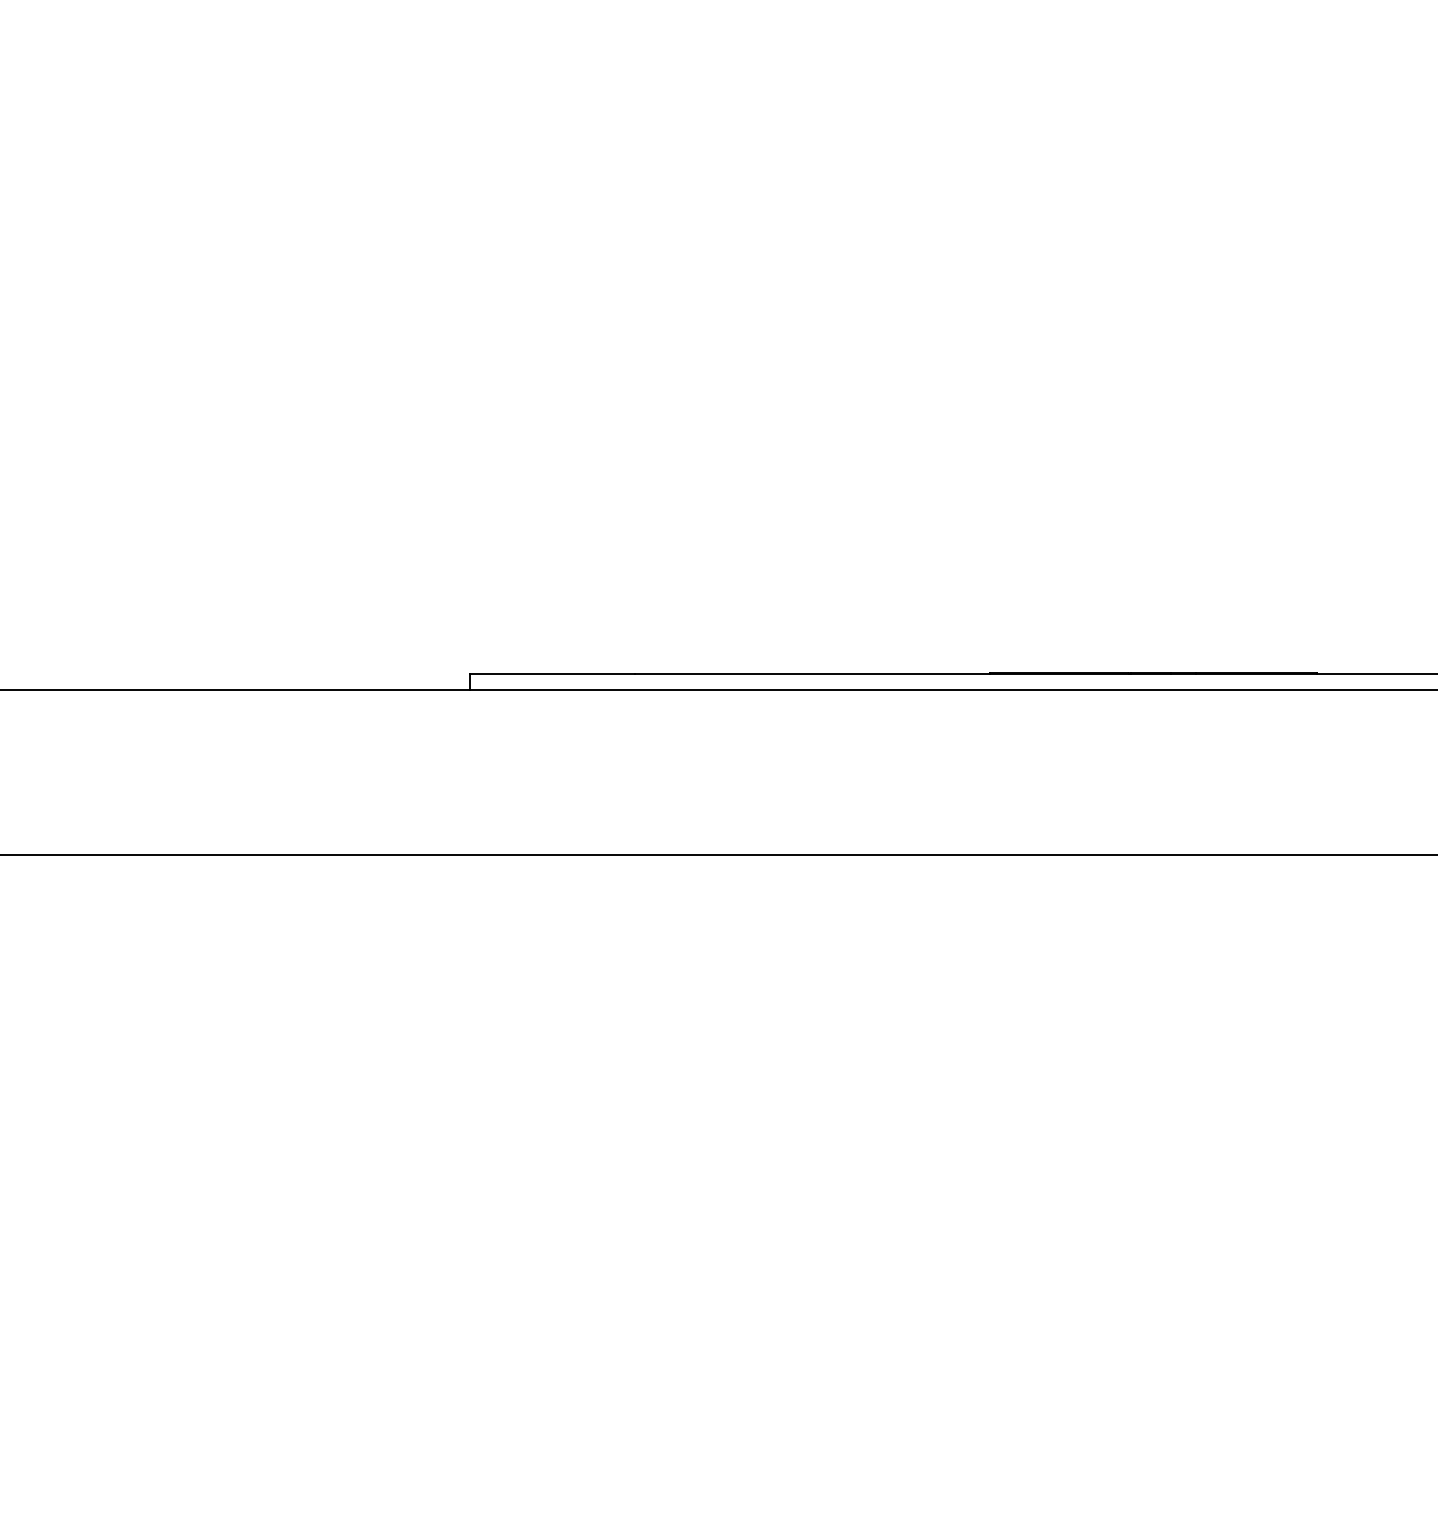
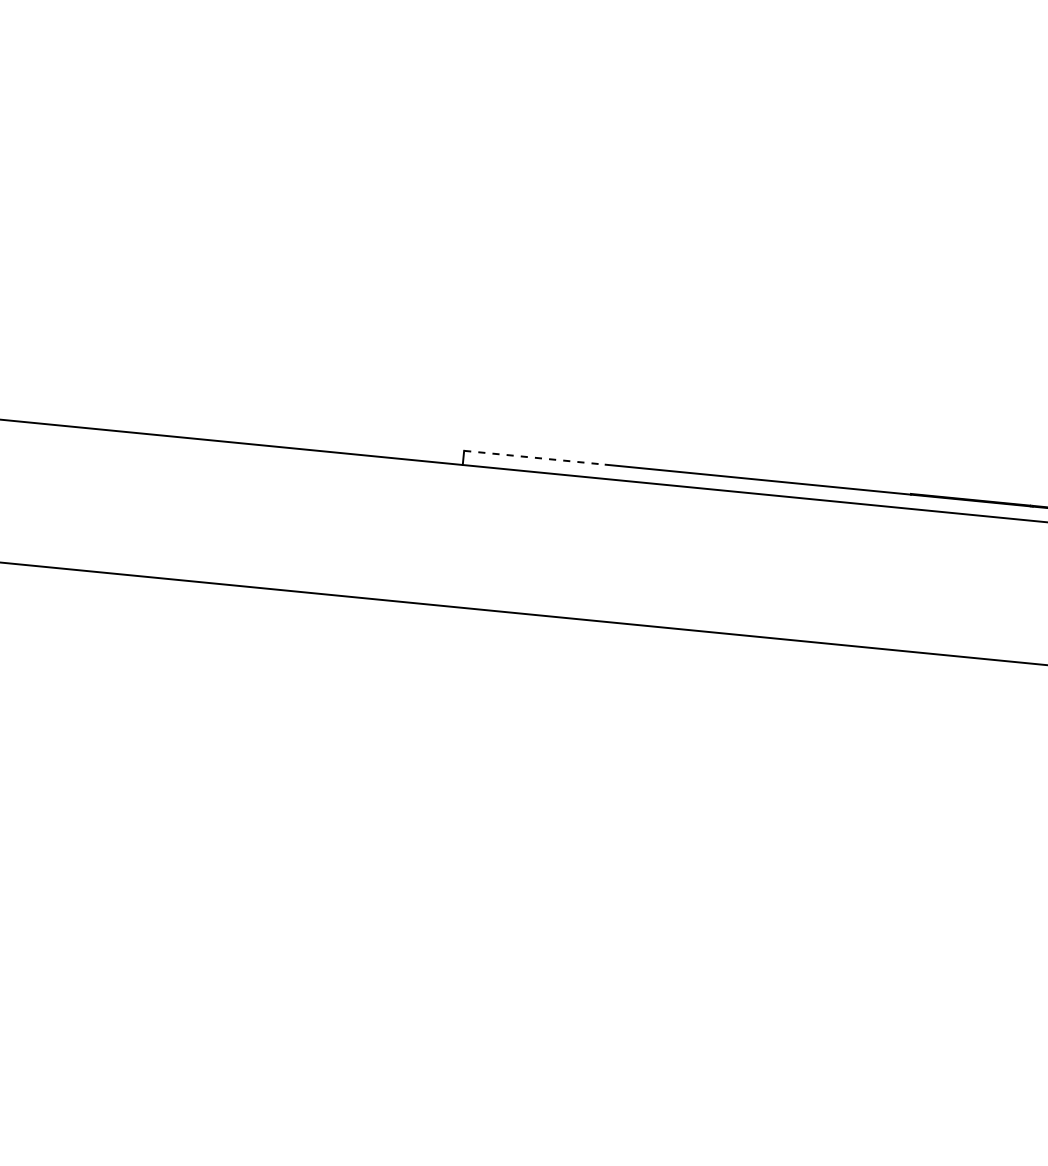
line: (552, 673) -> (535, 457), solid -> dashed

